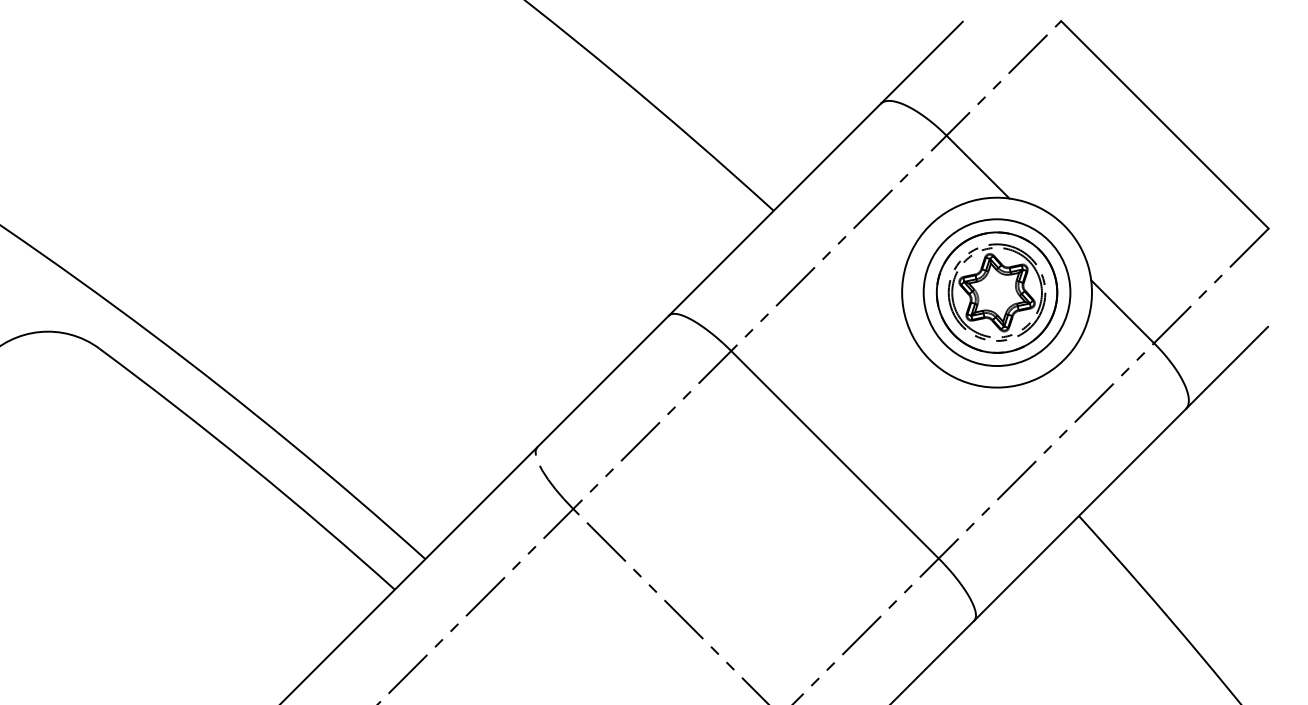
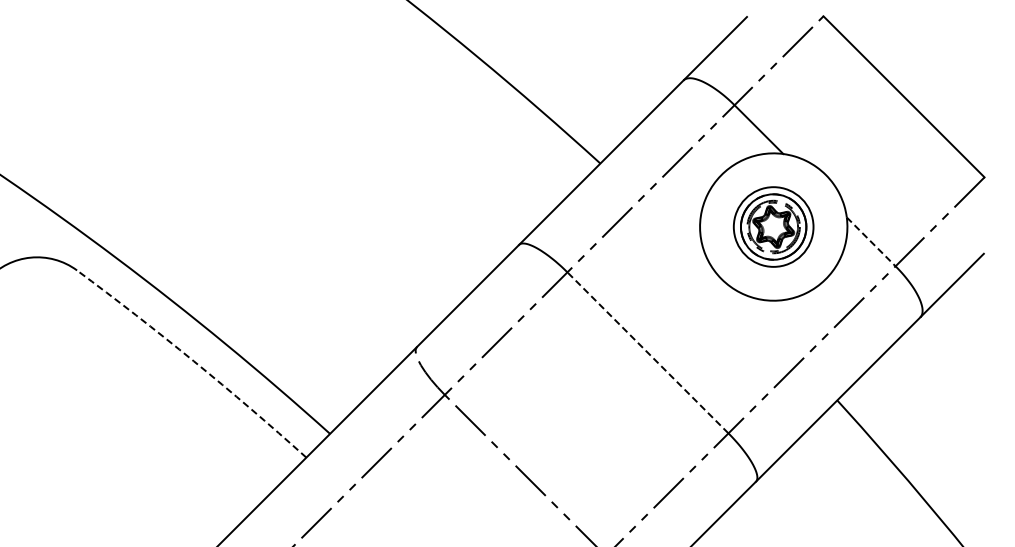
part: (996, 291) -> (773, 226), size x0.7
line: (1123, 311) -> (871, 241), solid -> dashed
line: (834, 454) -> (647, 352), solid -> dashed
arc: (249, 465) -> (193, 361), solid -> dashed

